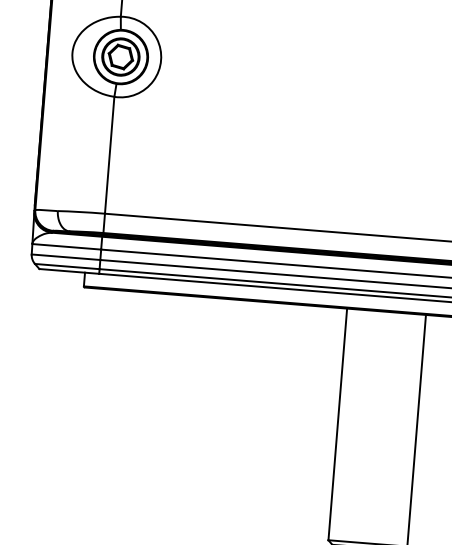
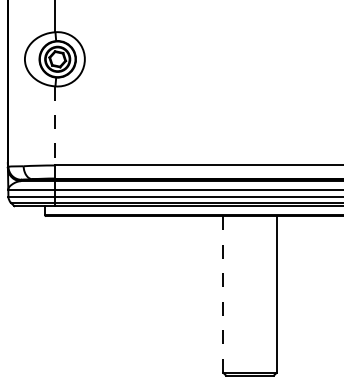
line: (109, 154) -> (55, 125), solid -> dashed
line: (337, 425) -> (223, 295), solid -> dashed

